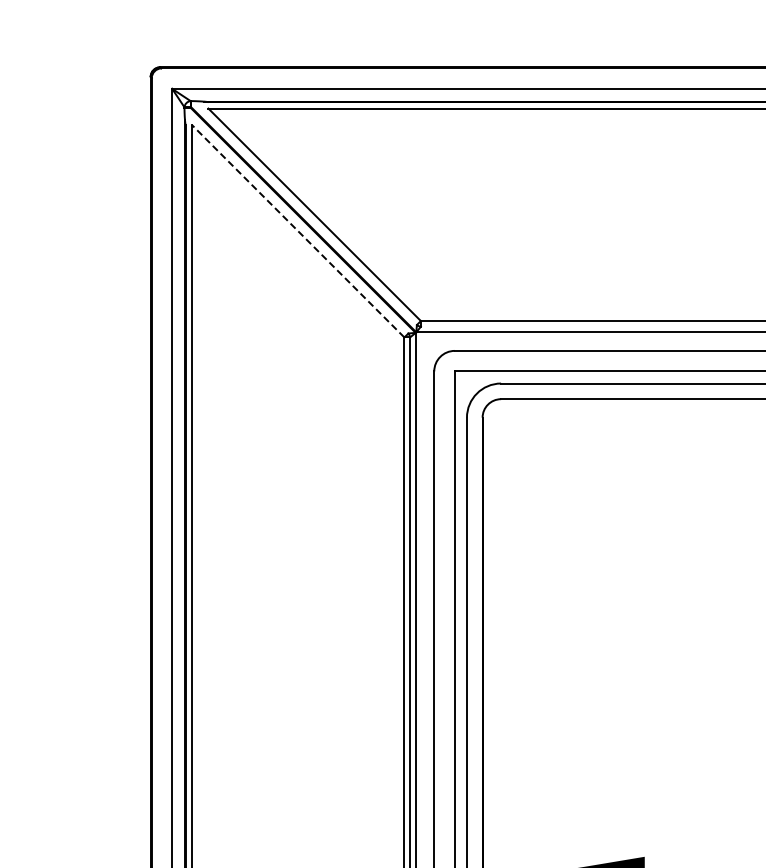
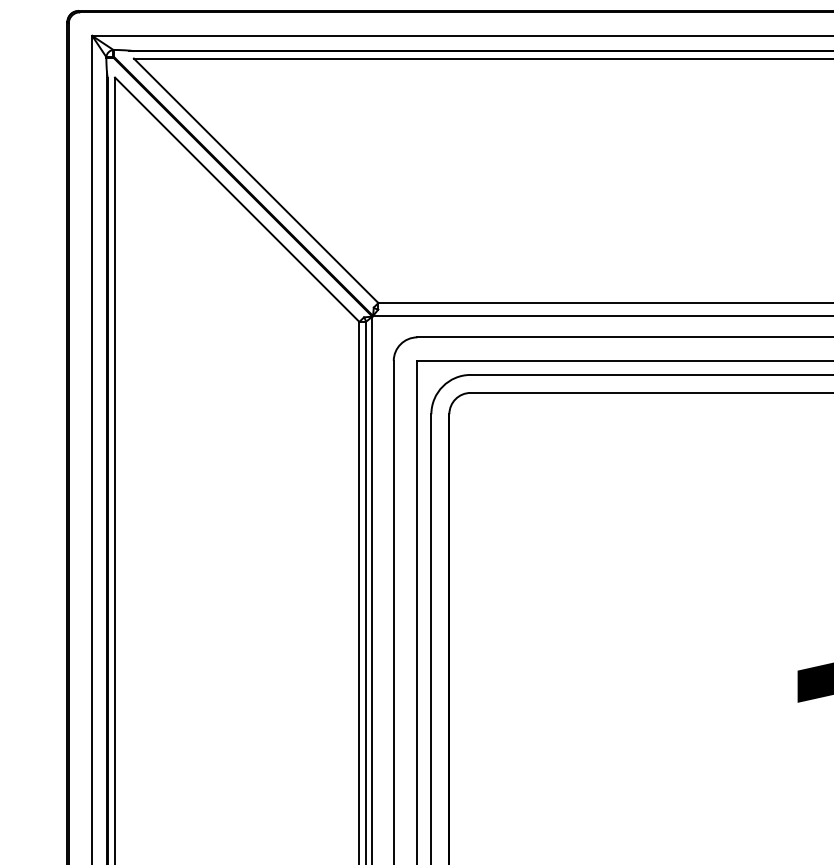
line: (297, 230) -> (236, 198), dashed -> solid

